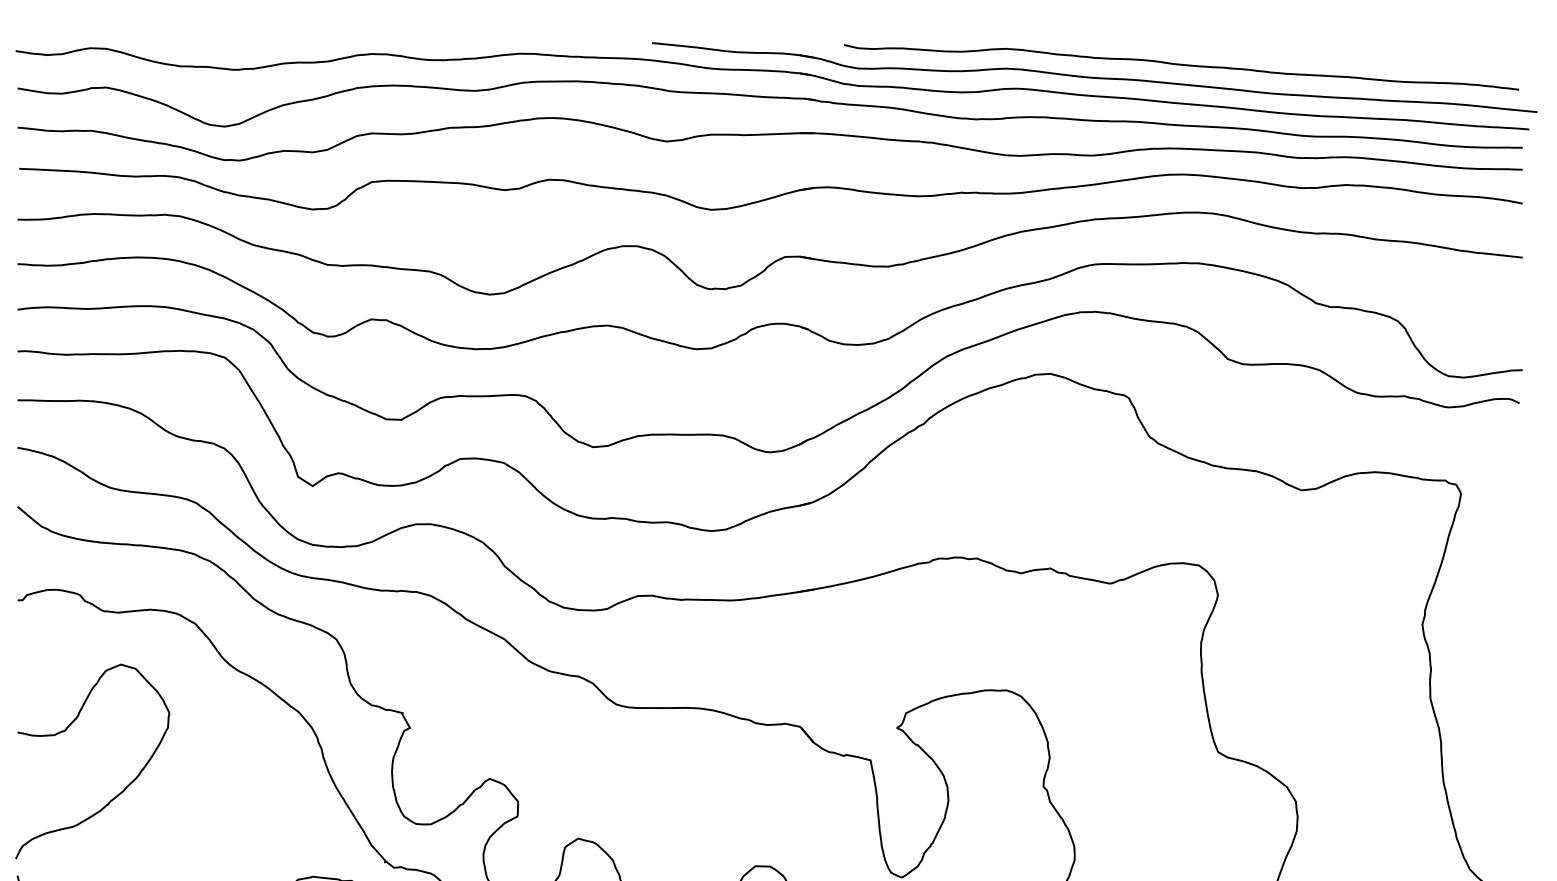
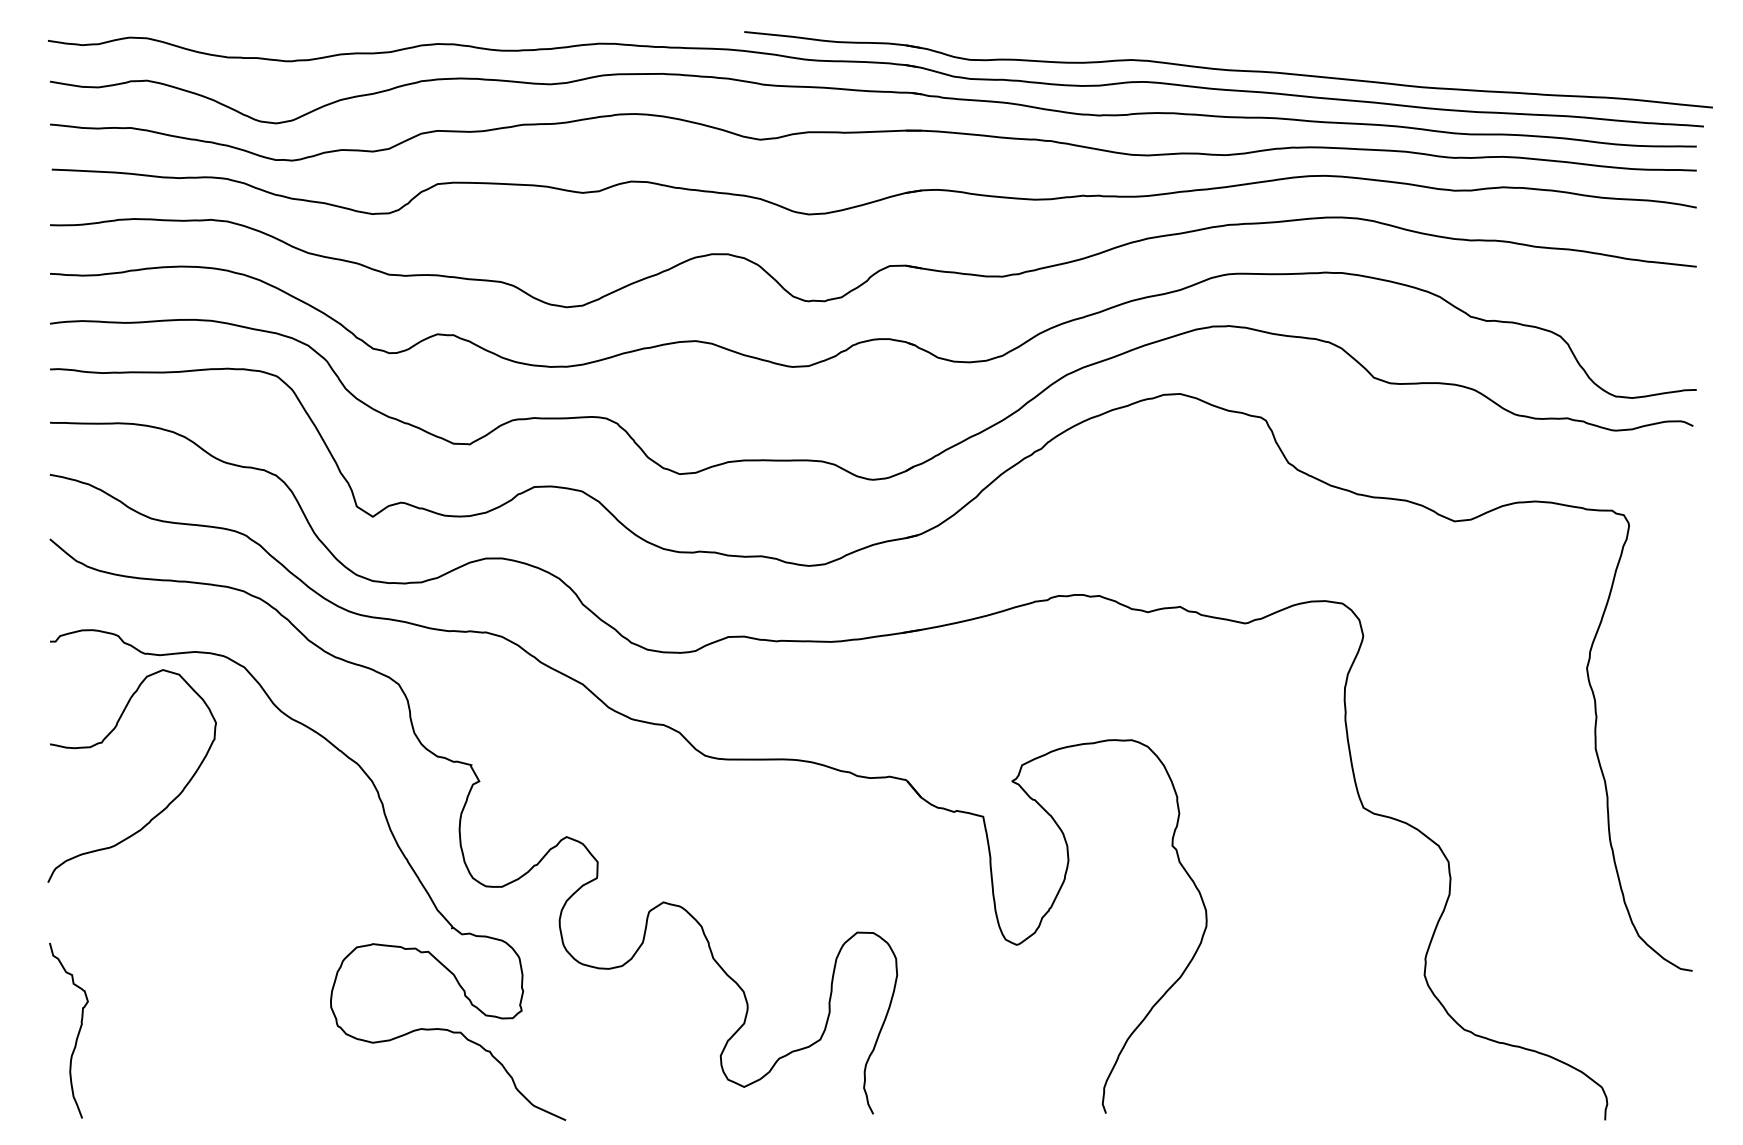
curve: (1181, 65) -> (1323, 56), removed
curve: (65, 731) -> (102, 743), moved

